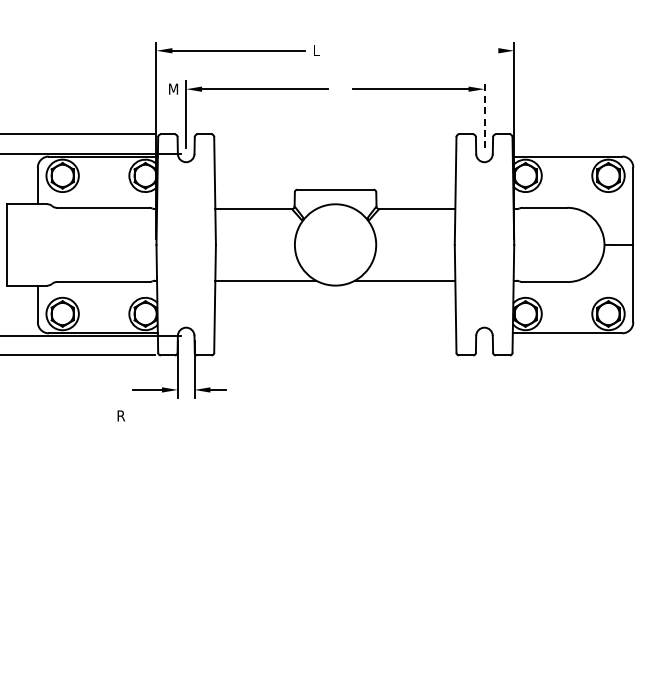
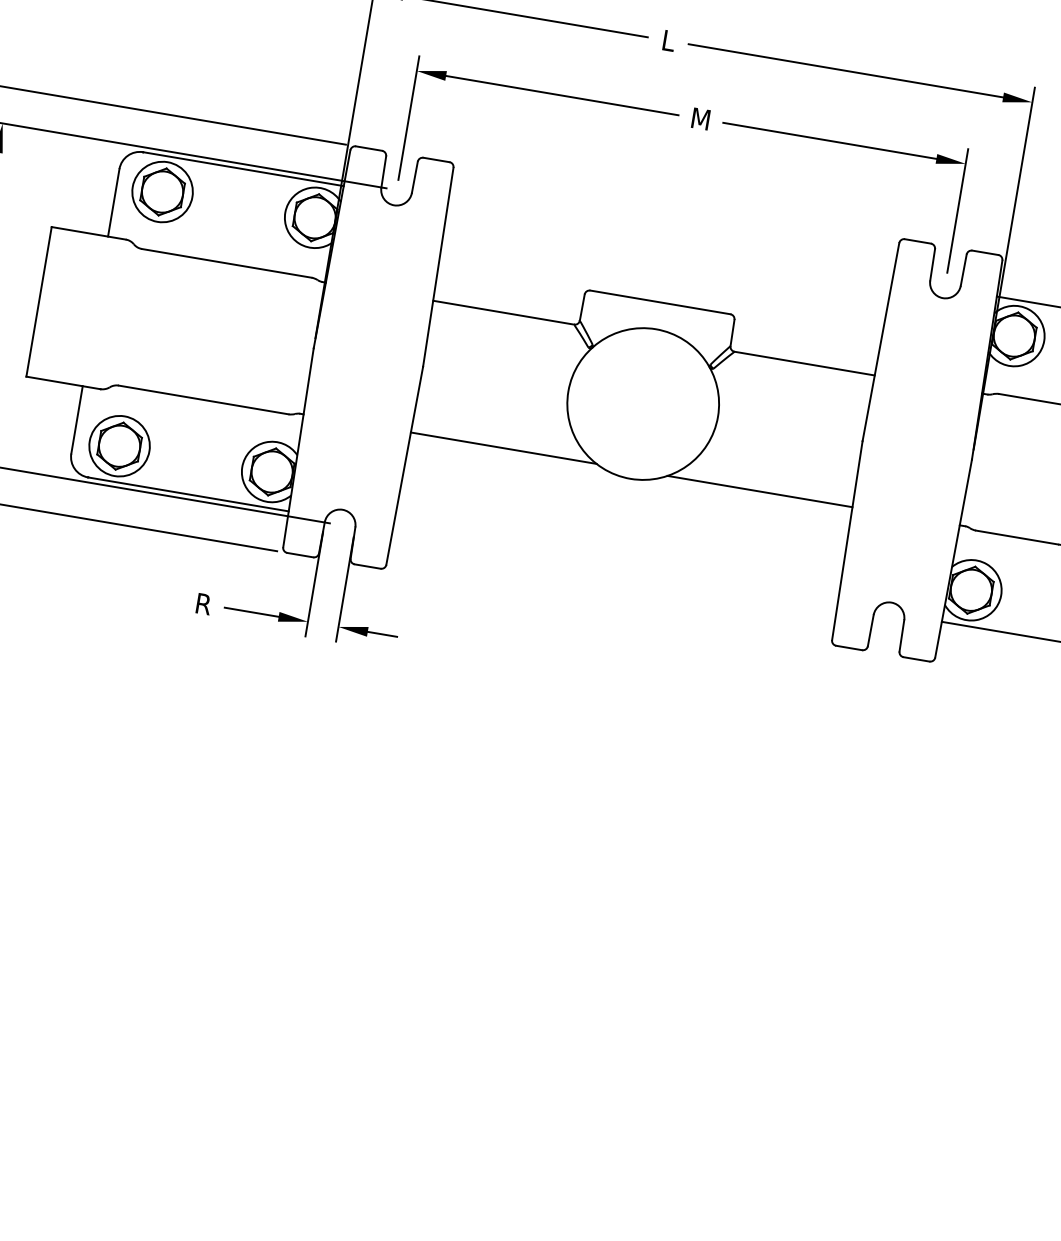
line: (412, 50) -> (845, 70), added
text: (173, 88) -> (700, 117), moved
line: (484, 114) -> (957, 210), dashed -> solid
text: (120, 415) -> (202, 603), moved

